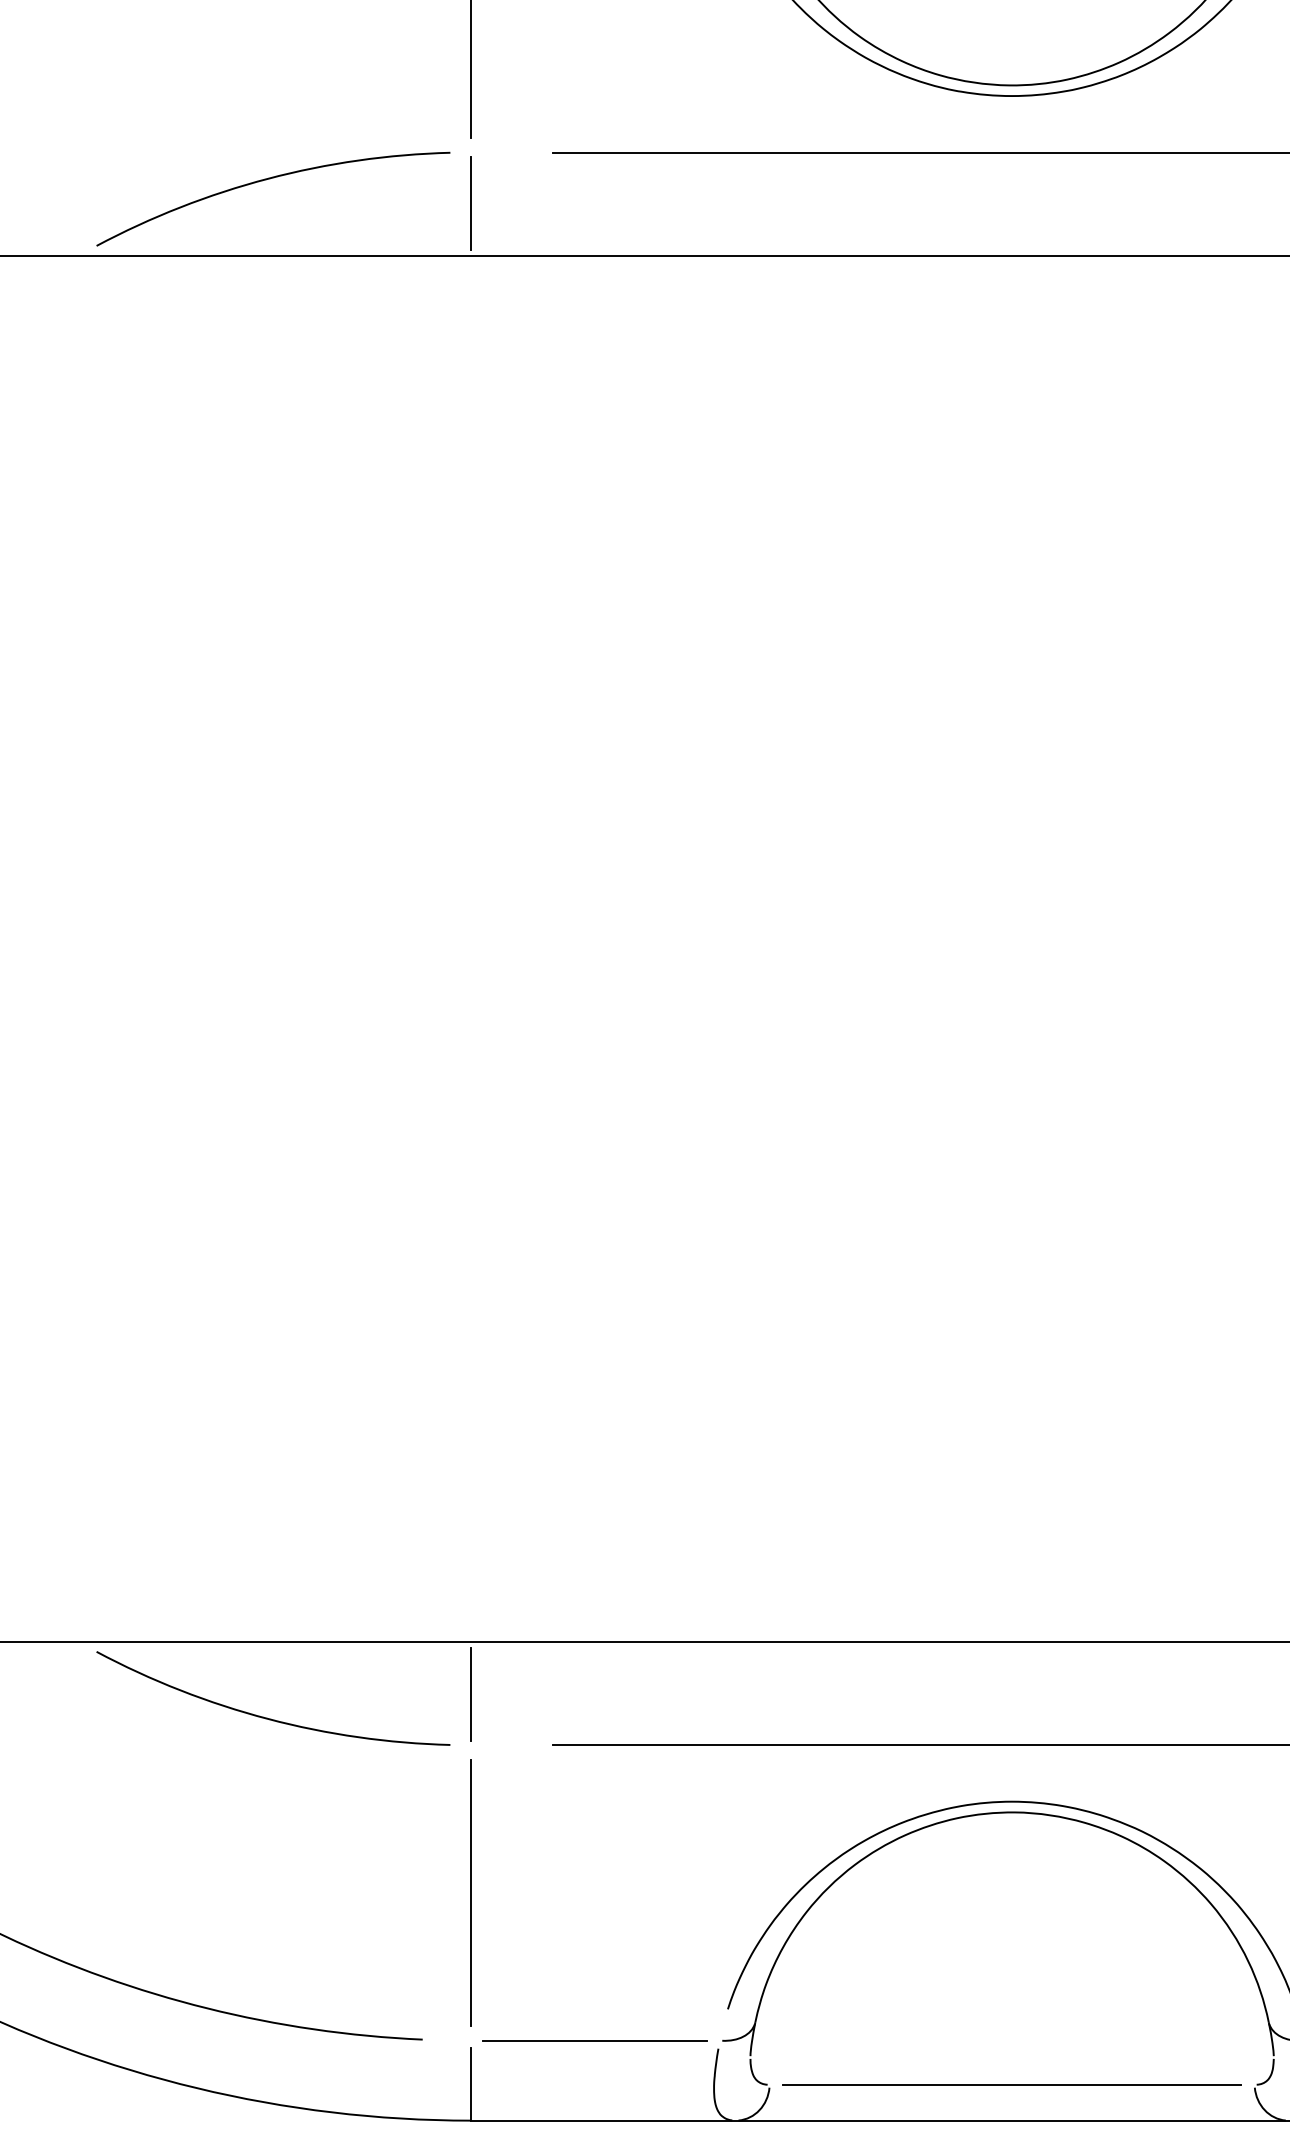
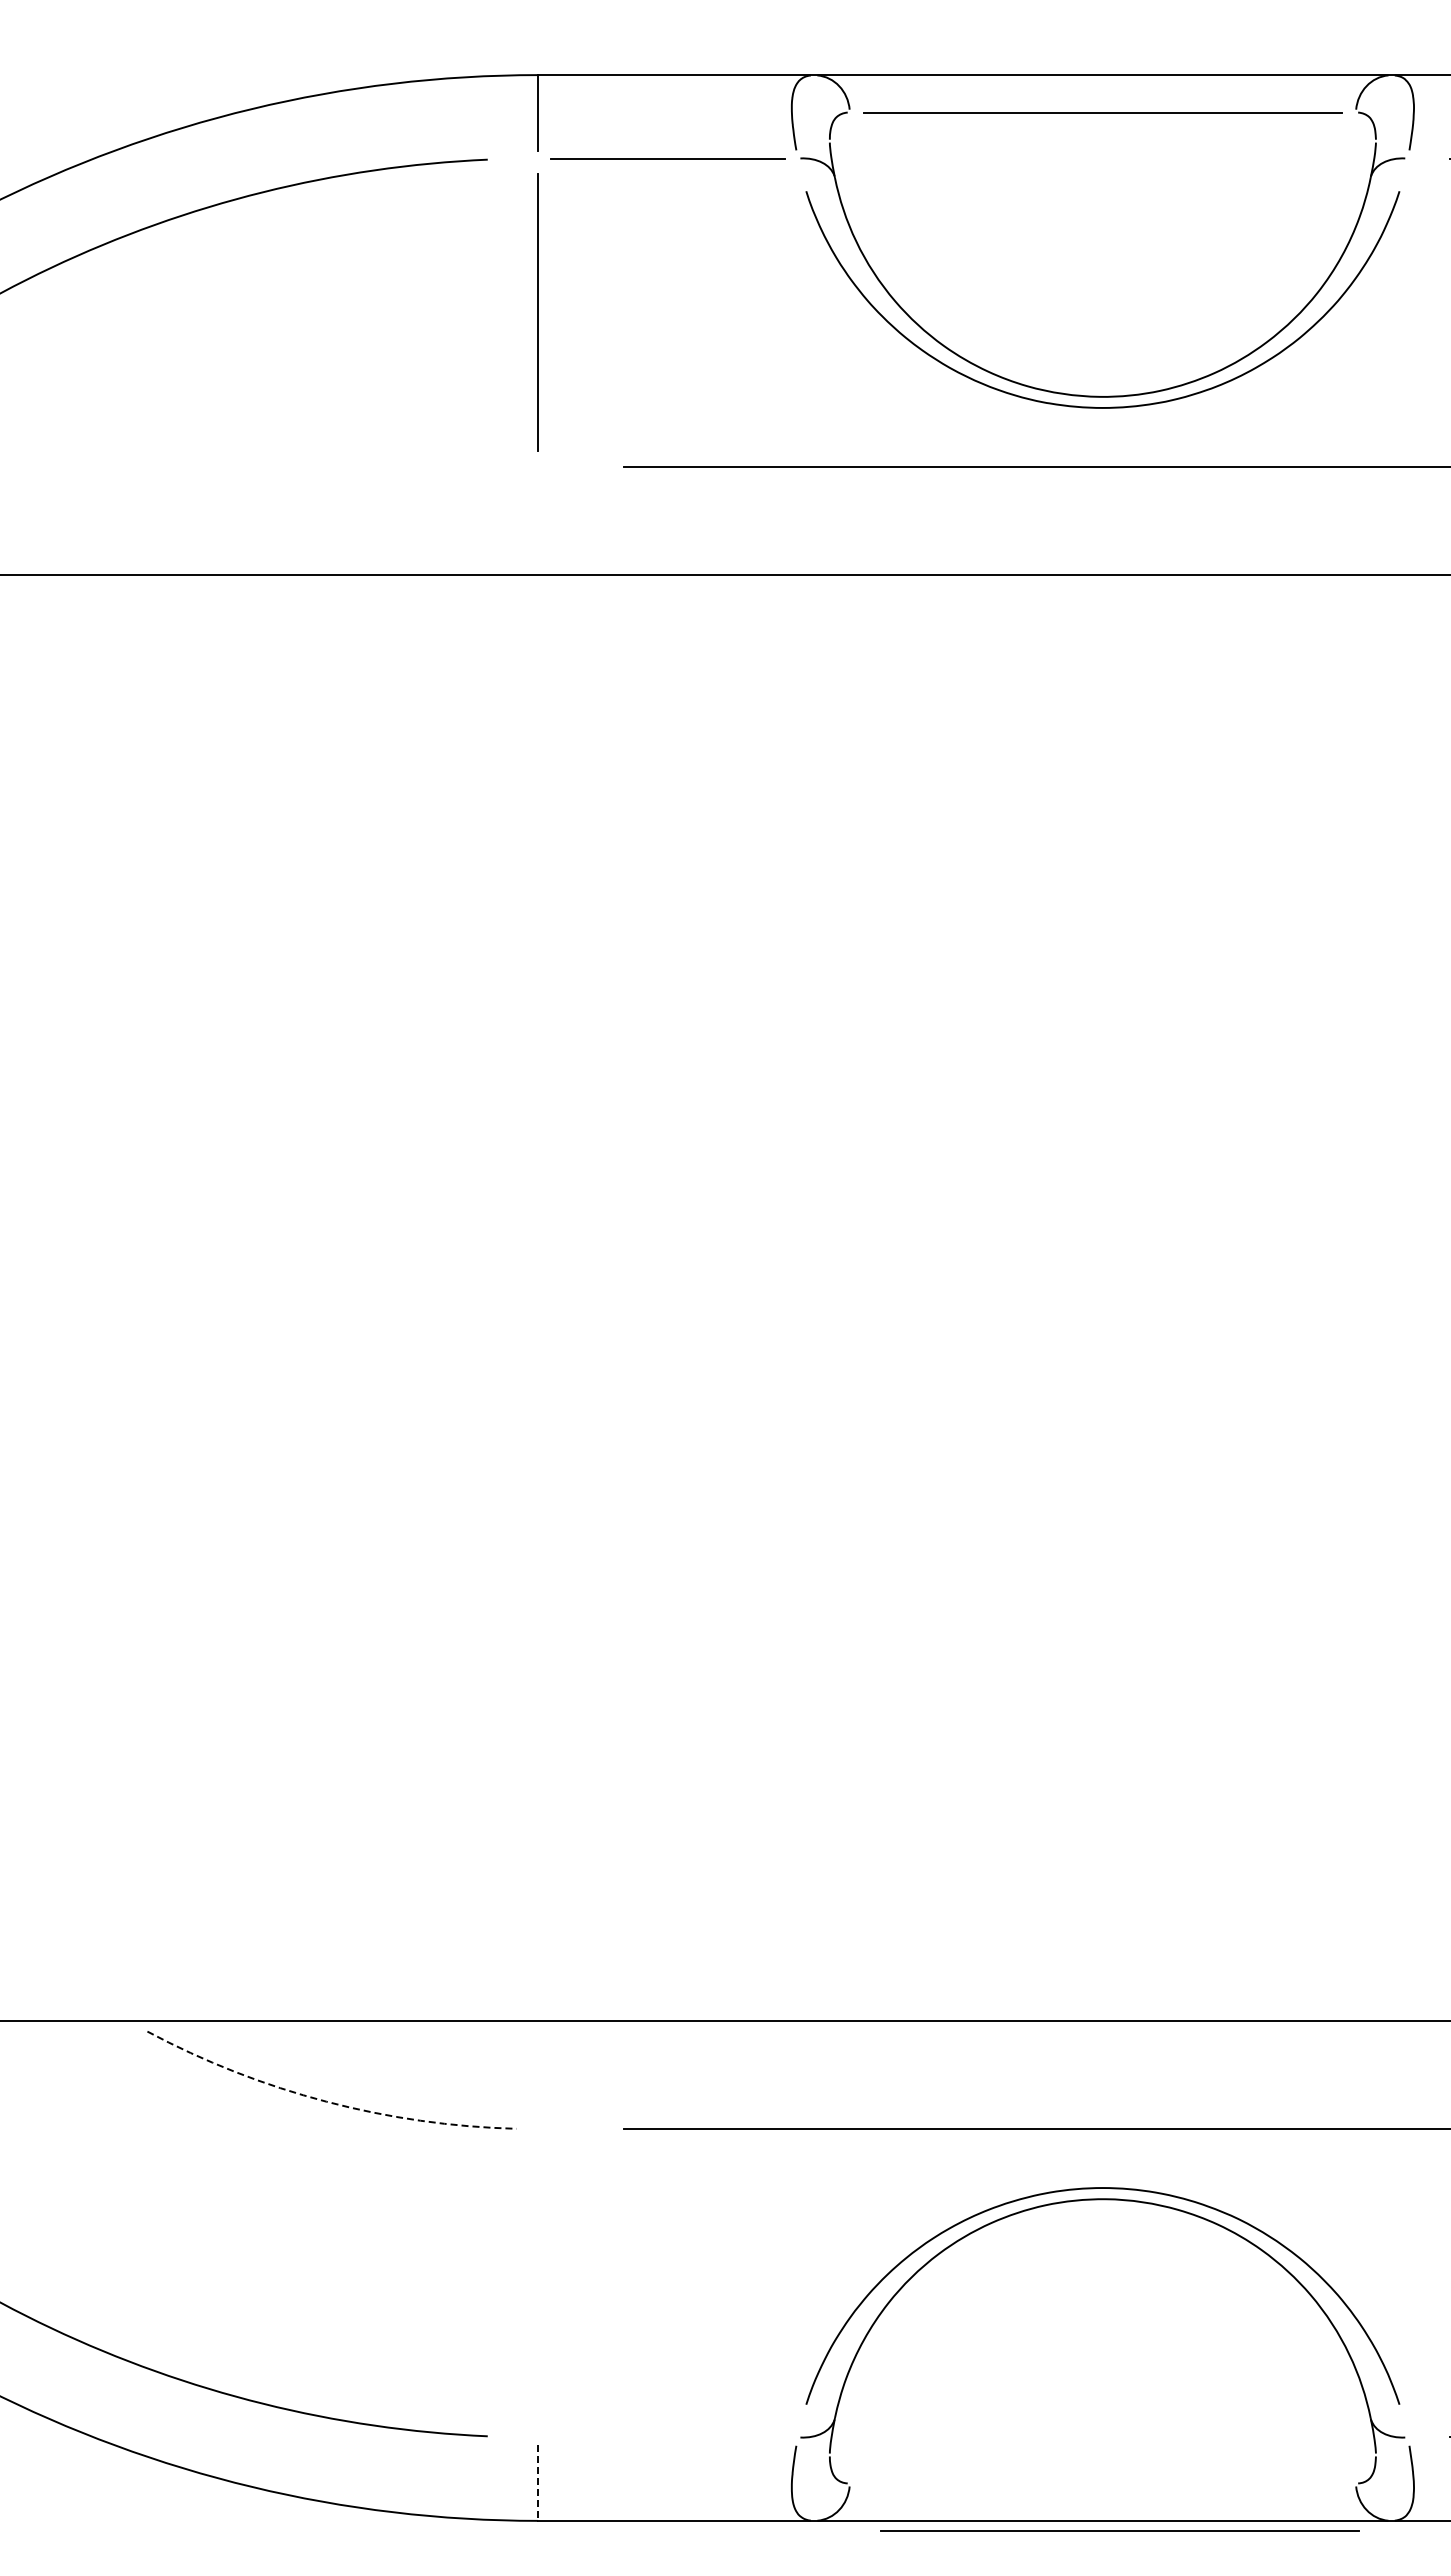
arc: (268, 179) -> (326, 495), removed
line: (471, 202) -> (538, 519), removed
line: (471, 1693) -> (538, 2075), removed
arc: (268, 1718) -> (326, 2101), solid -> dashed
line: (471, 1893) -> (538, 2283), removed
line: (594, 2040) -> (667, 2437), removed
line: (471, 2083) -> (538, 2482), solid -> dashed
line: (1011, 2084) -> (1119, 2530), moved

